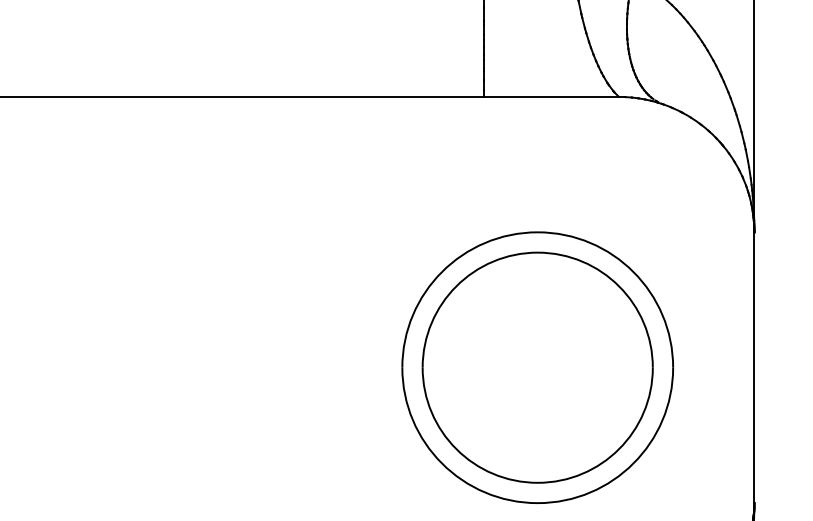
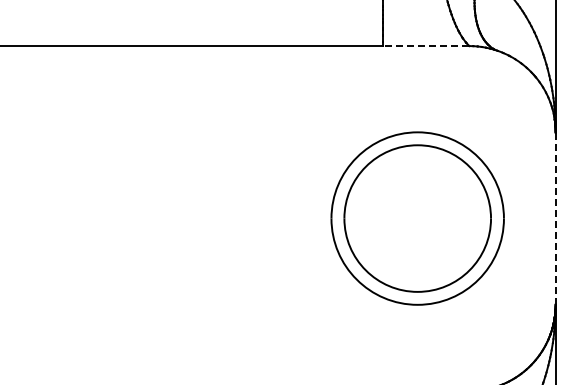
line: (549, 97) -> (425, 46), solid -> dashed
line: (754, 367) -> (555, 218), solid -> dashed

